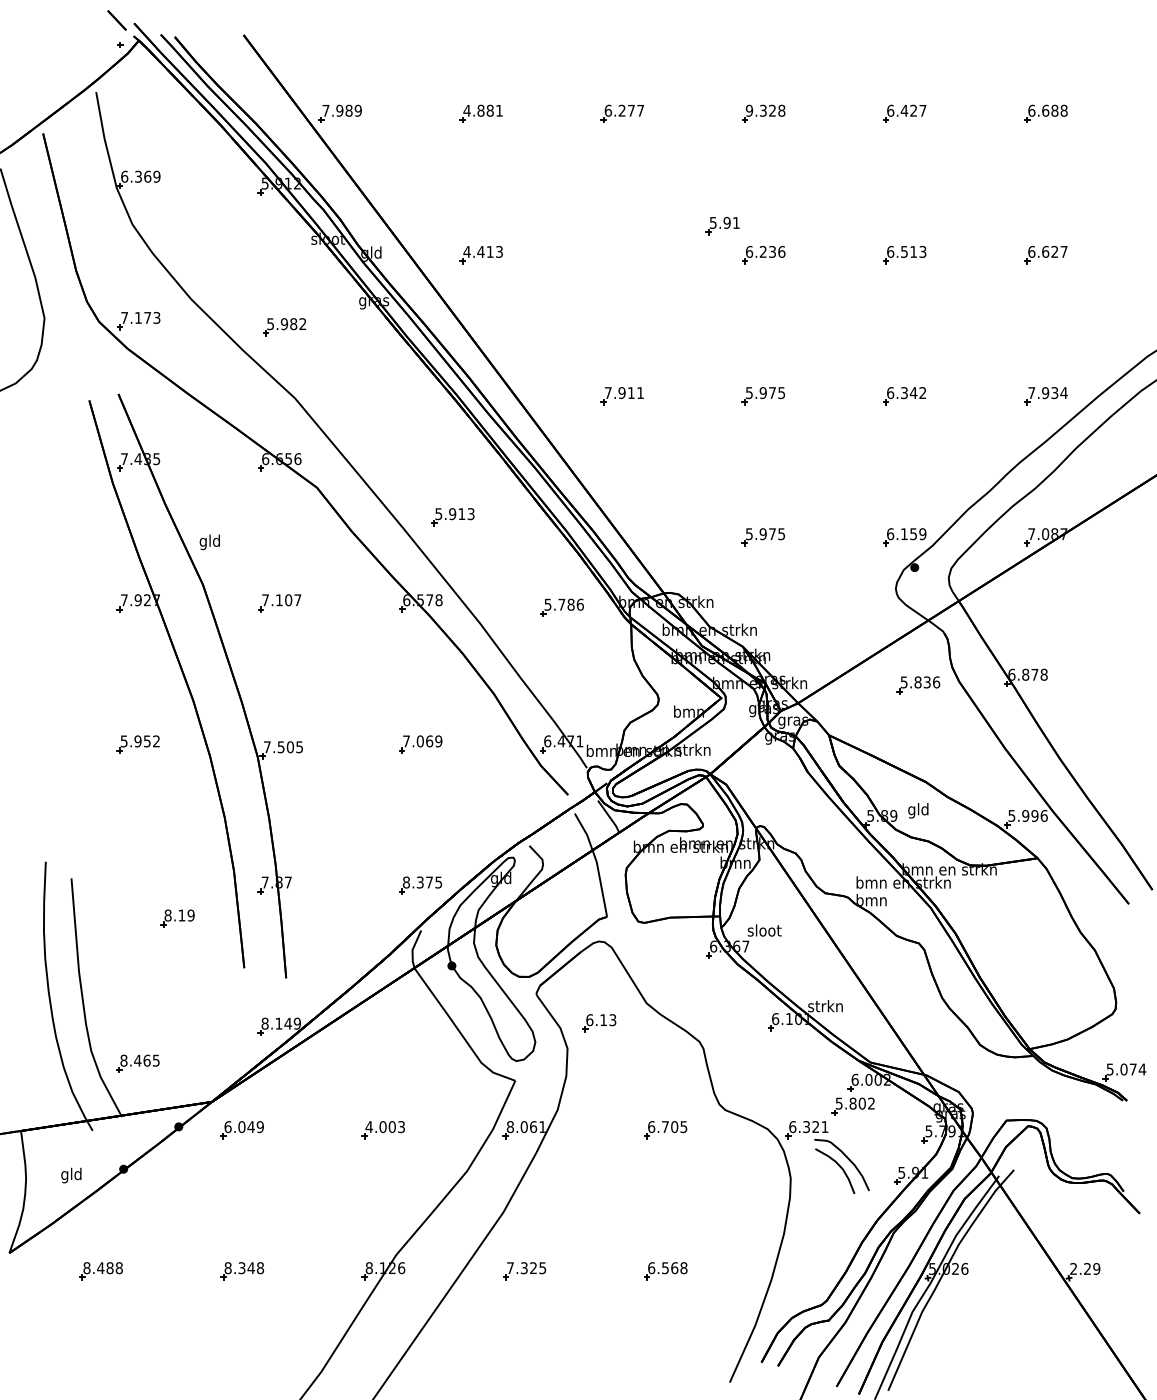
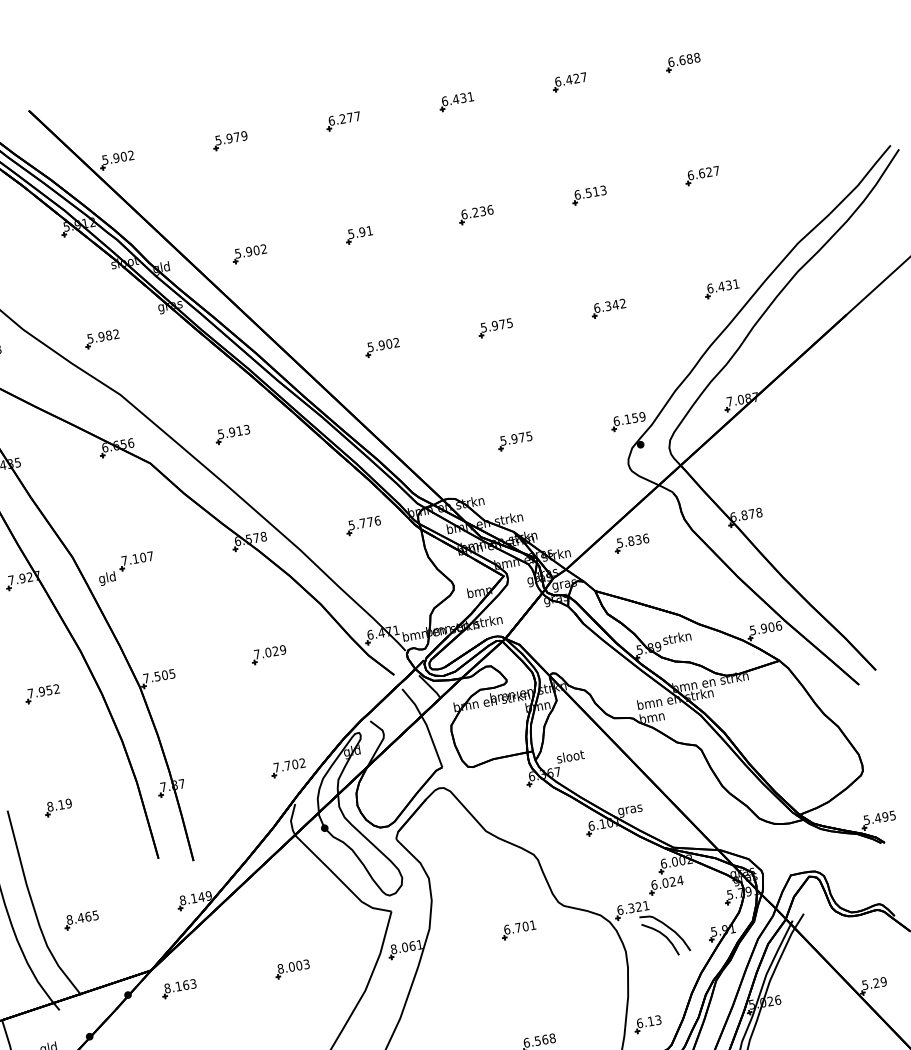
text: (341, 110) -> (117, 157), 7.989 -> 5.902
text: (483, 110) -> (231, 137), 4.881 -> 5.979
text: (765, 110) -> (457, 98), 9.328 -> 6.431
part: (722, 226) -> (359, 235), moved
text: (482, 251) -> (250, 251), 4.413 -> 5.902
text: (623, 393) -> (383, 345), 7.911 -> 5.902
text: (1047, 393) -> (723, 286), 7.934 -> 6.431
part: (452, 517) -> (232, 435), moved
text: (209, 542) -> (107, 578), moved
text: (570, 604) -> (369, 521), 5.786 -> 5.776
part: (918, 685) -> (631, 543), moved
text: (123, 741) -> (30, 693), 5.952 -> 7.952
text: (429, 741) -> (275, 651), 7.069 -> 7.029
text: (918, 810) -> (677, 638), gld -> strkn
text: (1034, 815) -> (771, 626), 5.996 -> 5.906
text: (422, 882) -> (289, 765), 8.375 -> 7.702
part: (177, 918) -> (58, 807), moved
text: (825, 1007) -> (630, 809), strkn -> gras
part: (599, 1023) -> (648, 1024), moved
part: (137, 1063) -> (81, 920), moved
text: (1133, 1069) -> (885, 816), 5.074 -> 5.495
text: (855, 1103) -> (667, 882), 5.802 -> 6.024
text: (243, 1127) -> (180, 986), 6.049 -> 8.163
text: (368, 1127) -> (280, 969), 4.003 -> 8.003
text: (683, 1127) -> (532, 925), 6.705 -> 6.701
text: (1073, 1268) -> (865, 984), 2.29 -> 5.29

